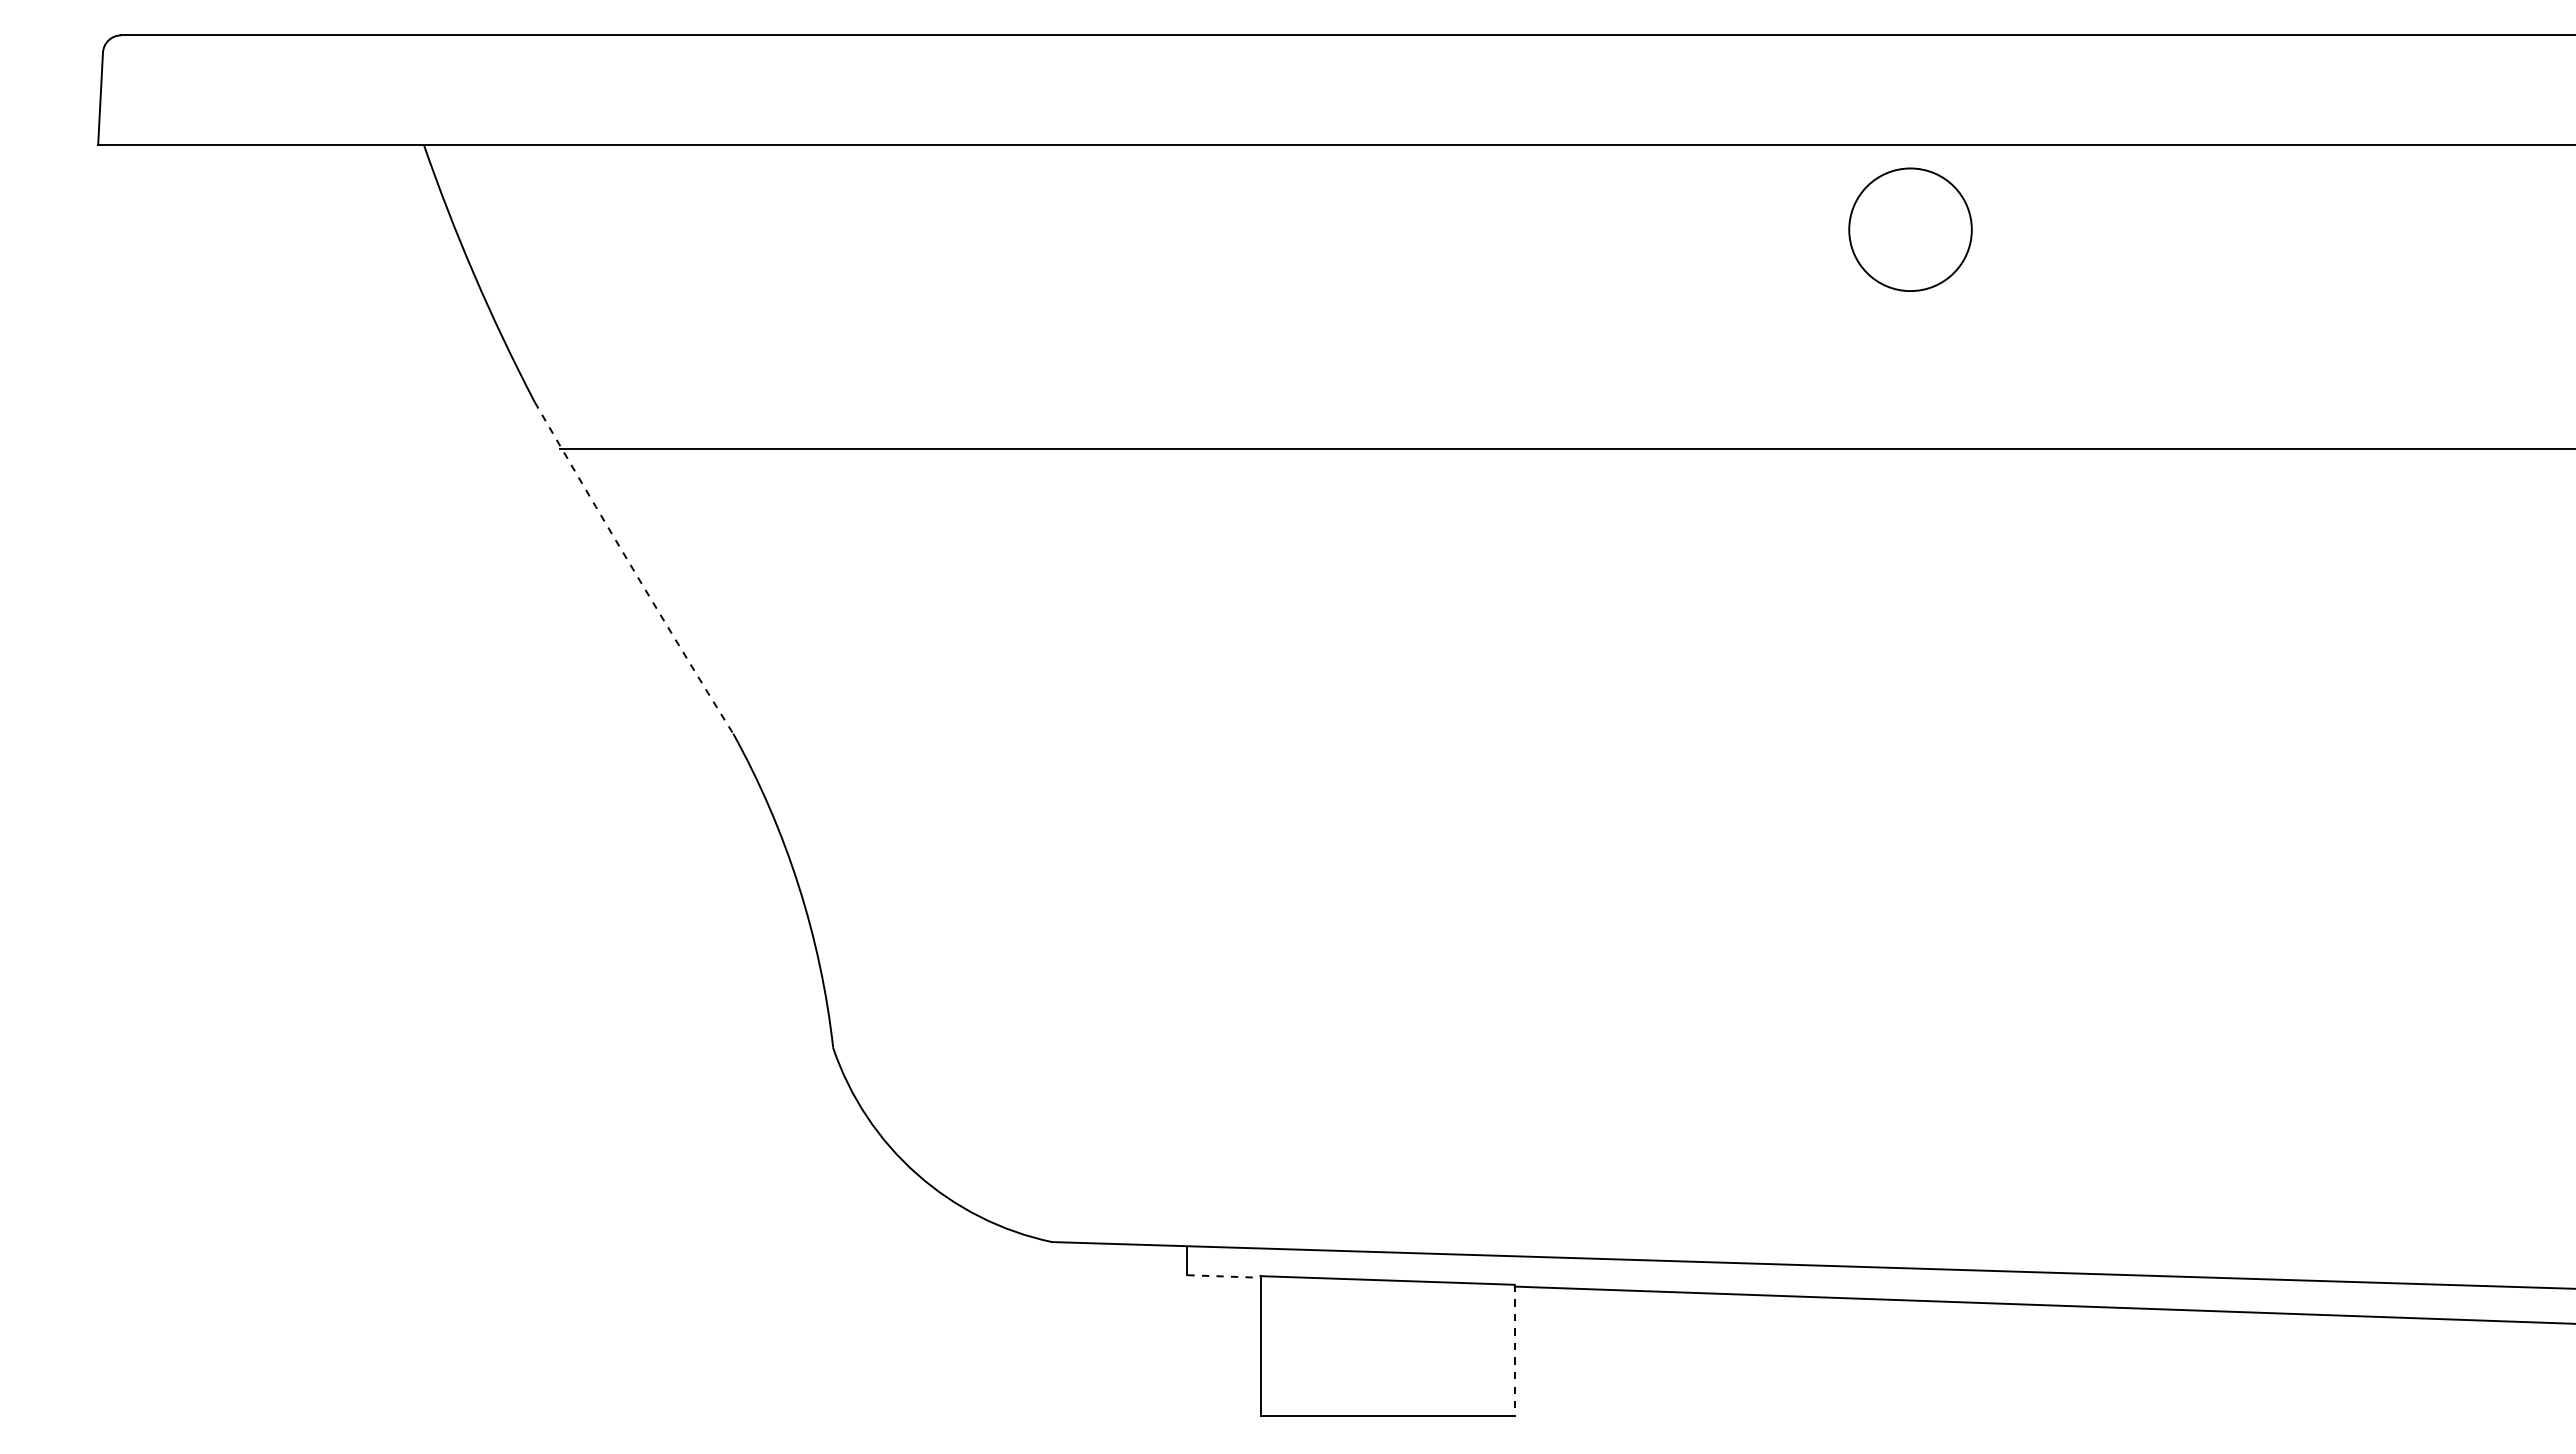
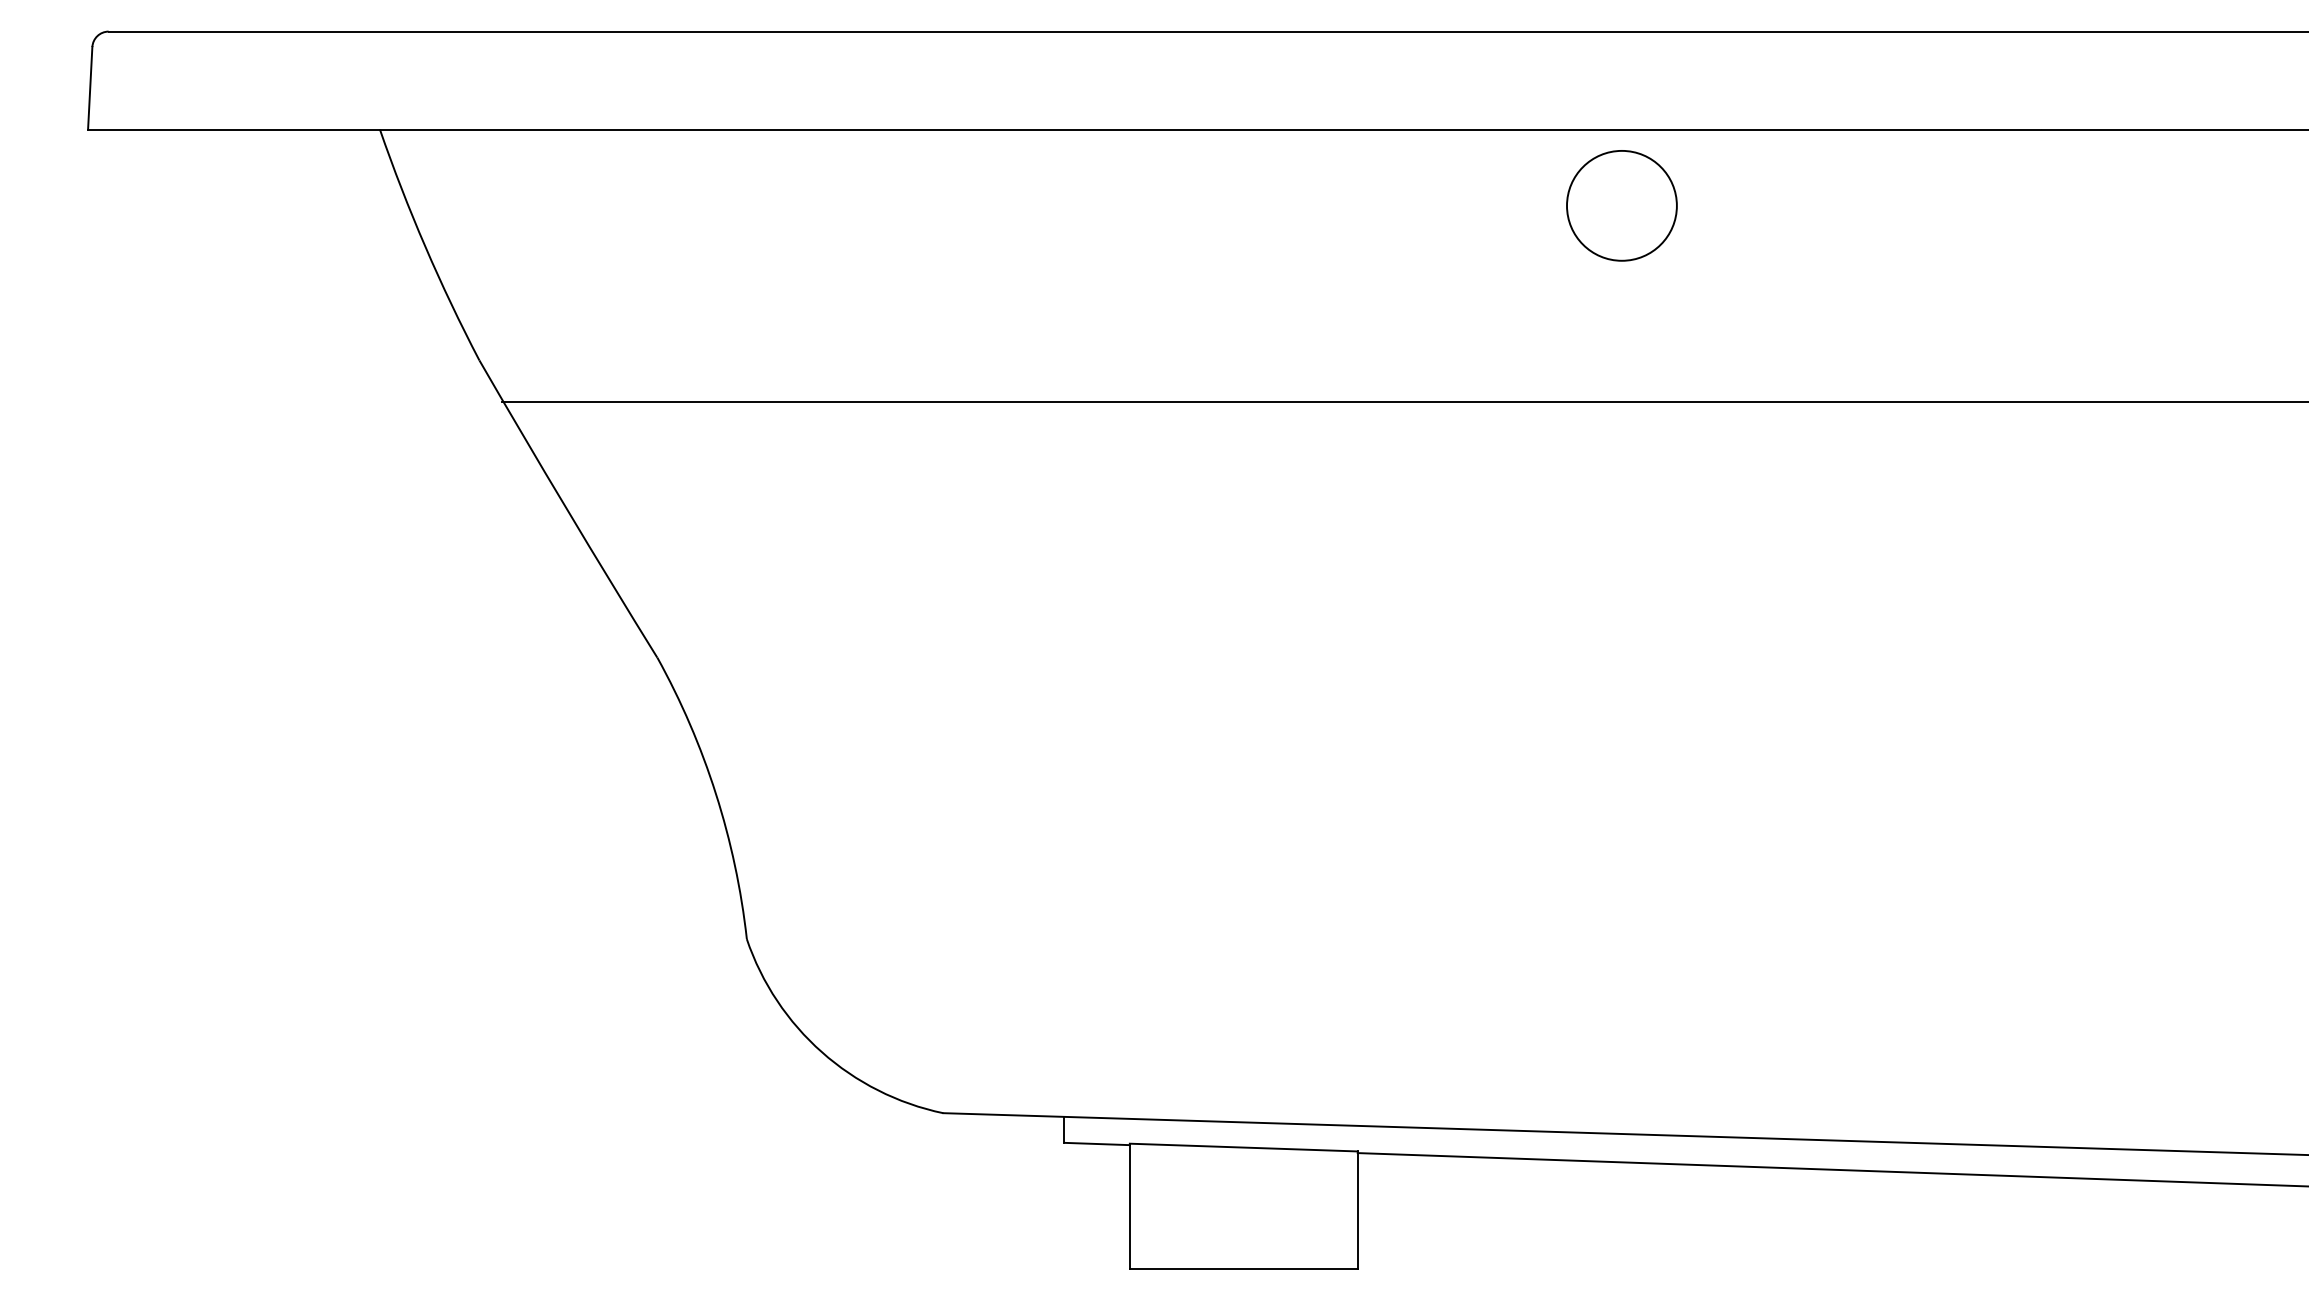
circle: (1910, 229) -> (1621, 205), moved
arc: (632, 568) -> (566, 509), dashed -> solid
line: (1223, 1276) -> (1096, 1144), dashed -> solid
line: (1514, 1350) -> (1357, 1210), dashed -> solid

